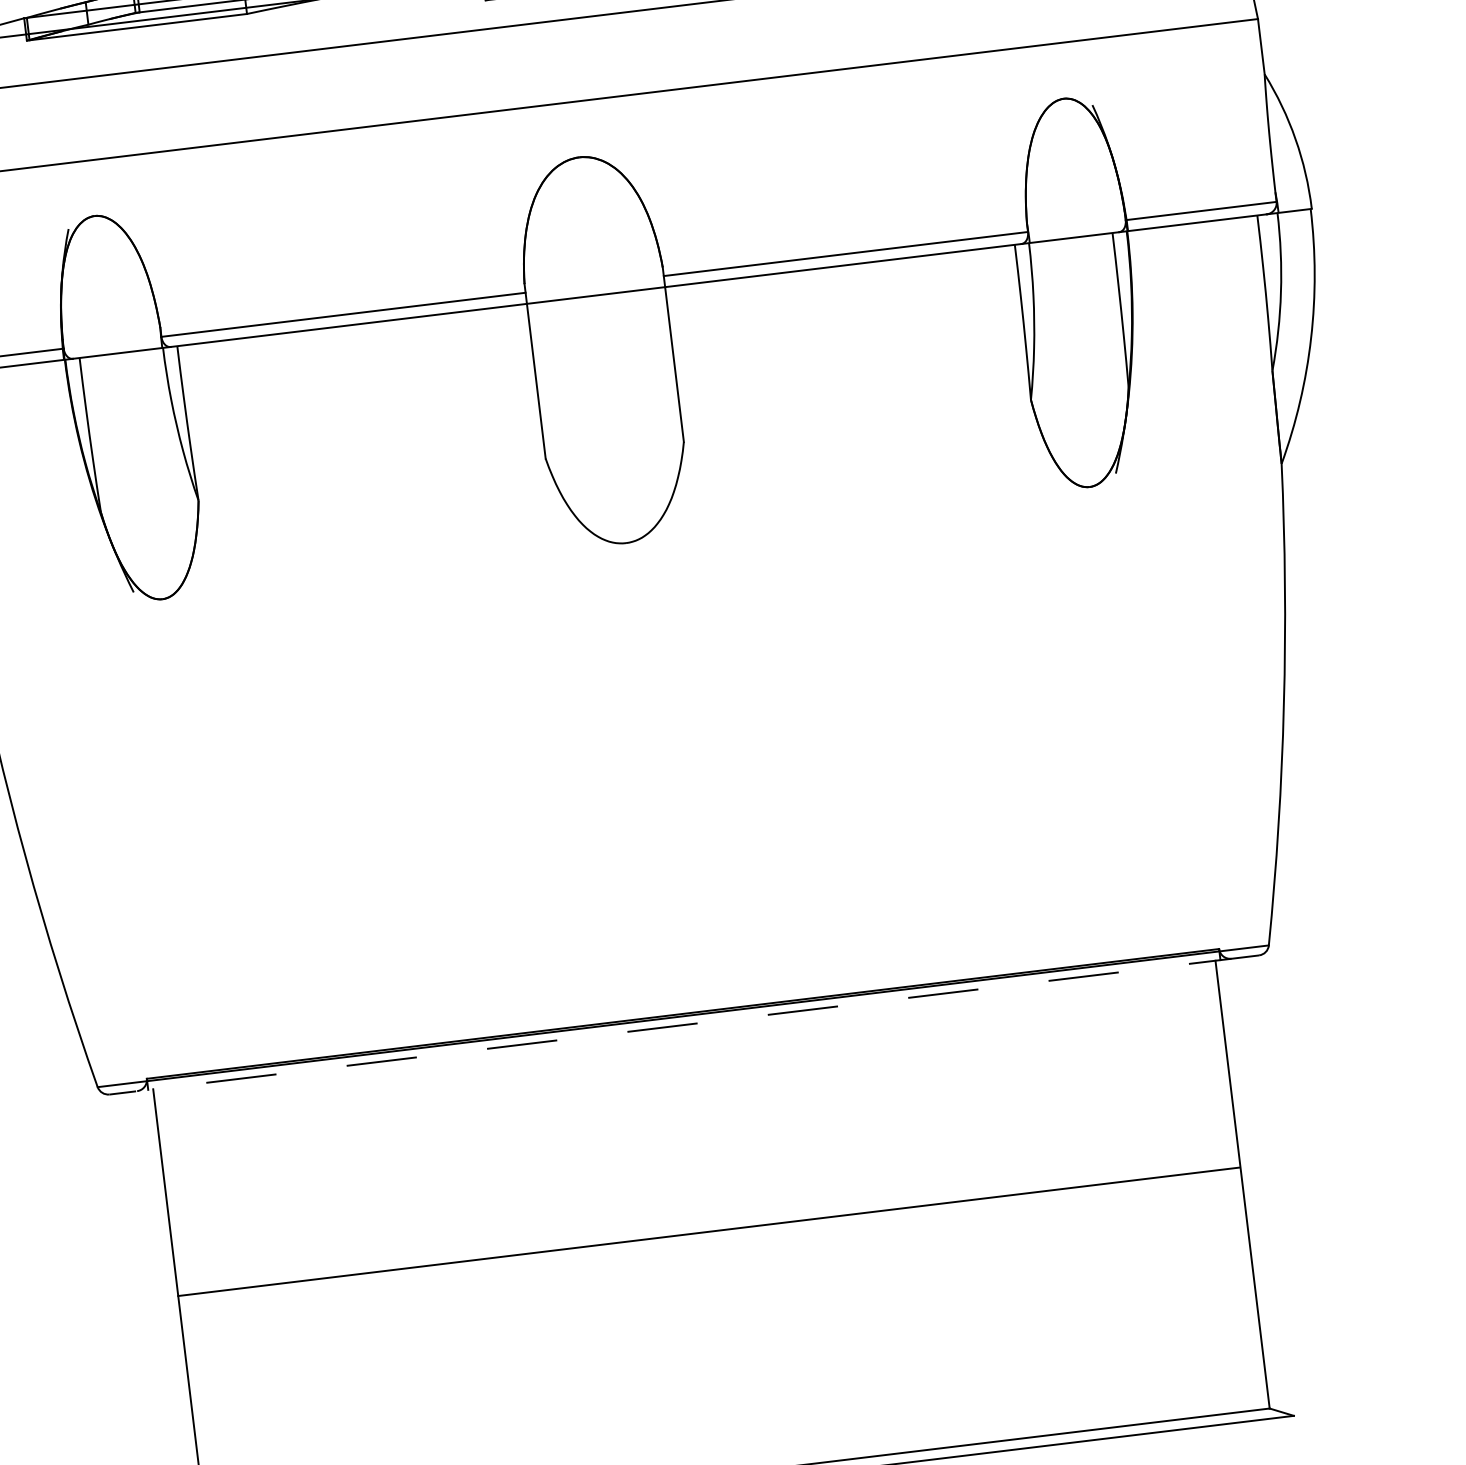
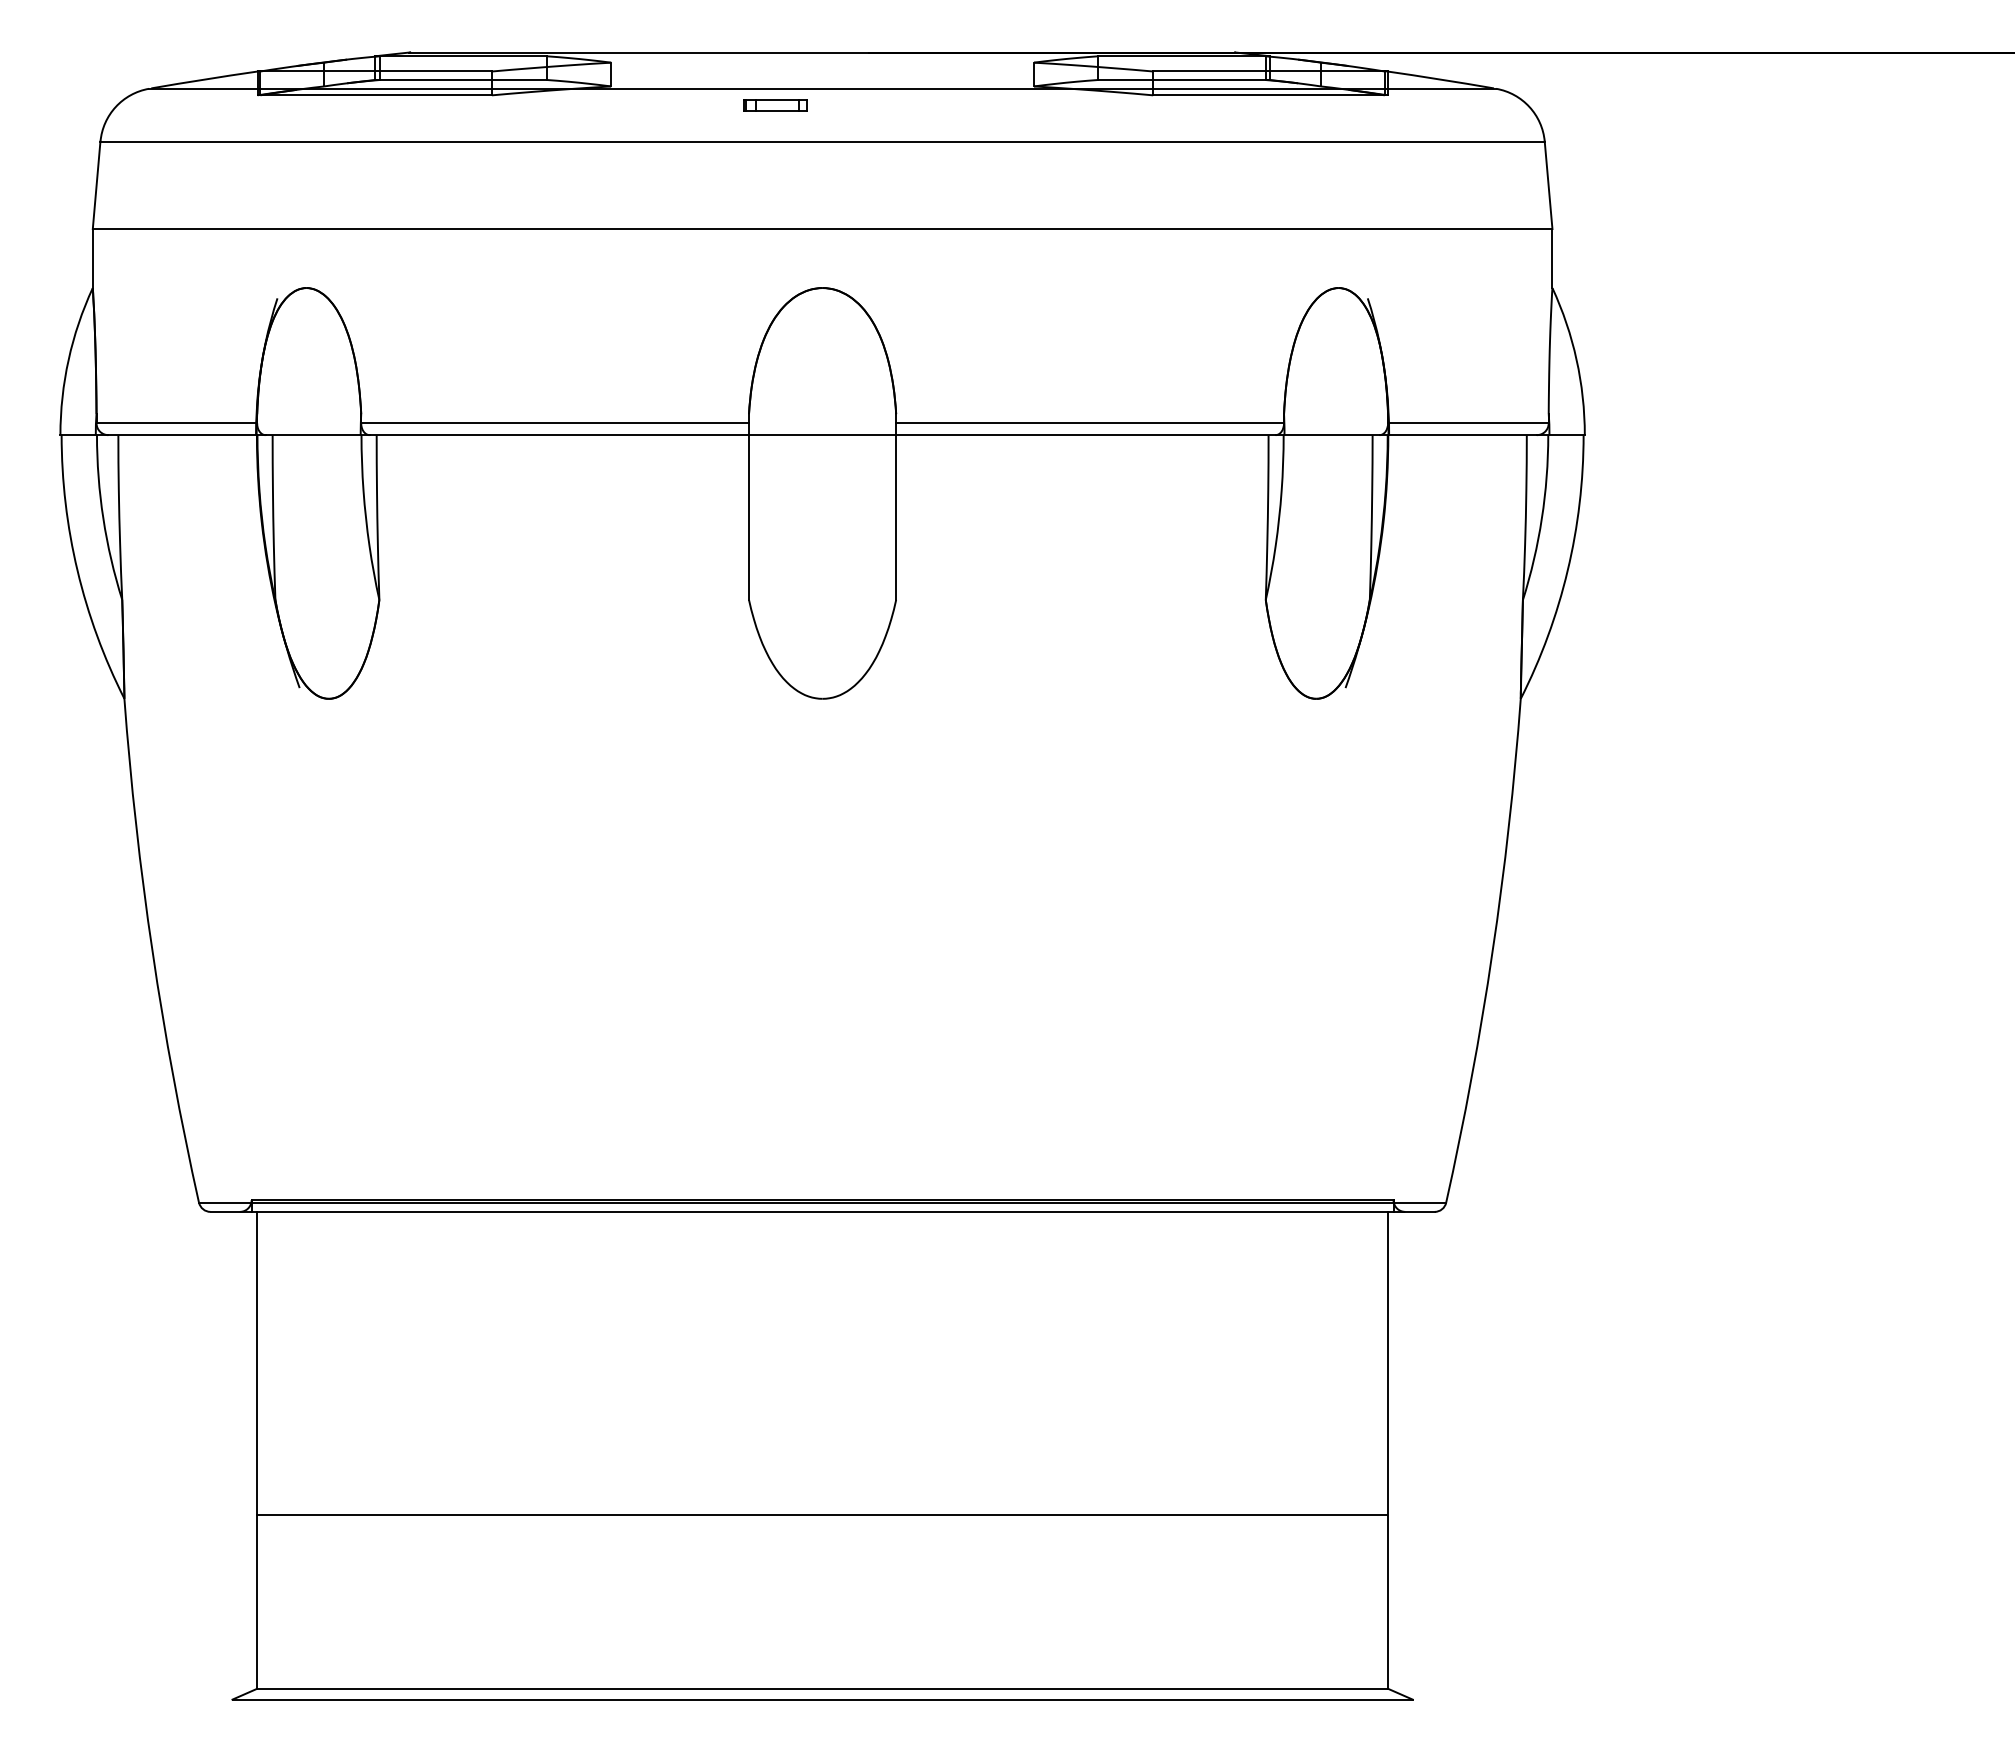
line: (684, 1024) -> (822, 1211), dashed -> solid
line: (708, 1232) -> (821, 1515), moved

